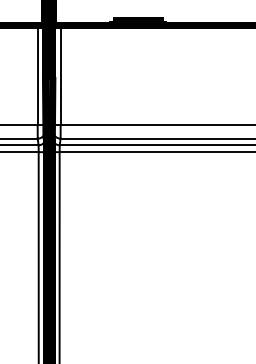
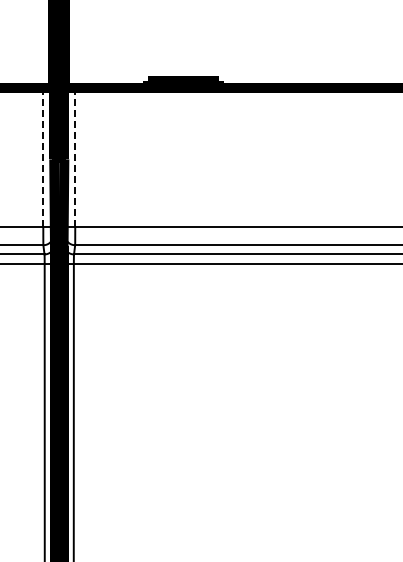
line: (37, 74) -> (43, 156), solid -> dashed
line: (60, 75) -> (75, 157), solid -> dashed

